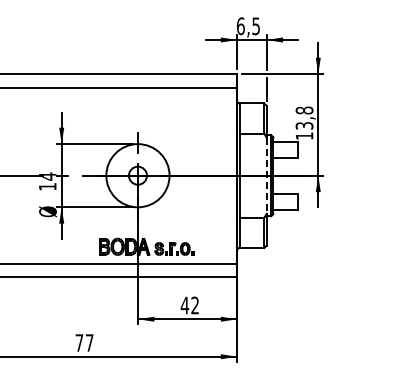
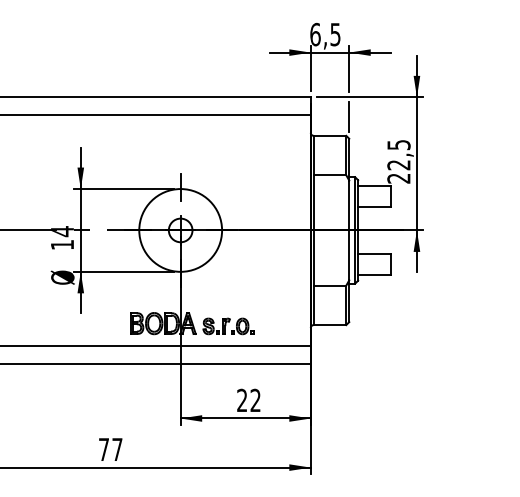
text: (304, 122) -> (398, 160), 13,8 -> 22,5
line: (266, 176) -> (349, 231), dashed -> solid
text: (184, 305) -> (241, 400), 42 -> 22

